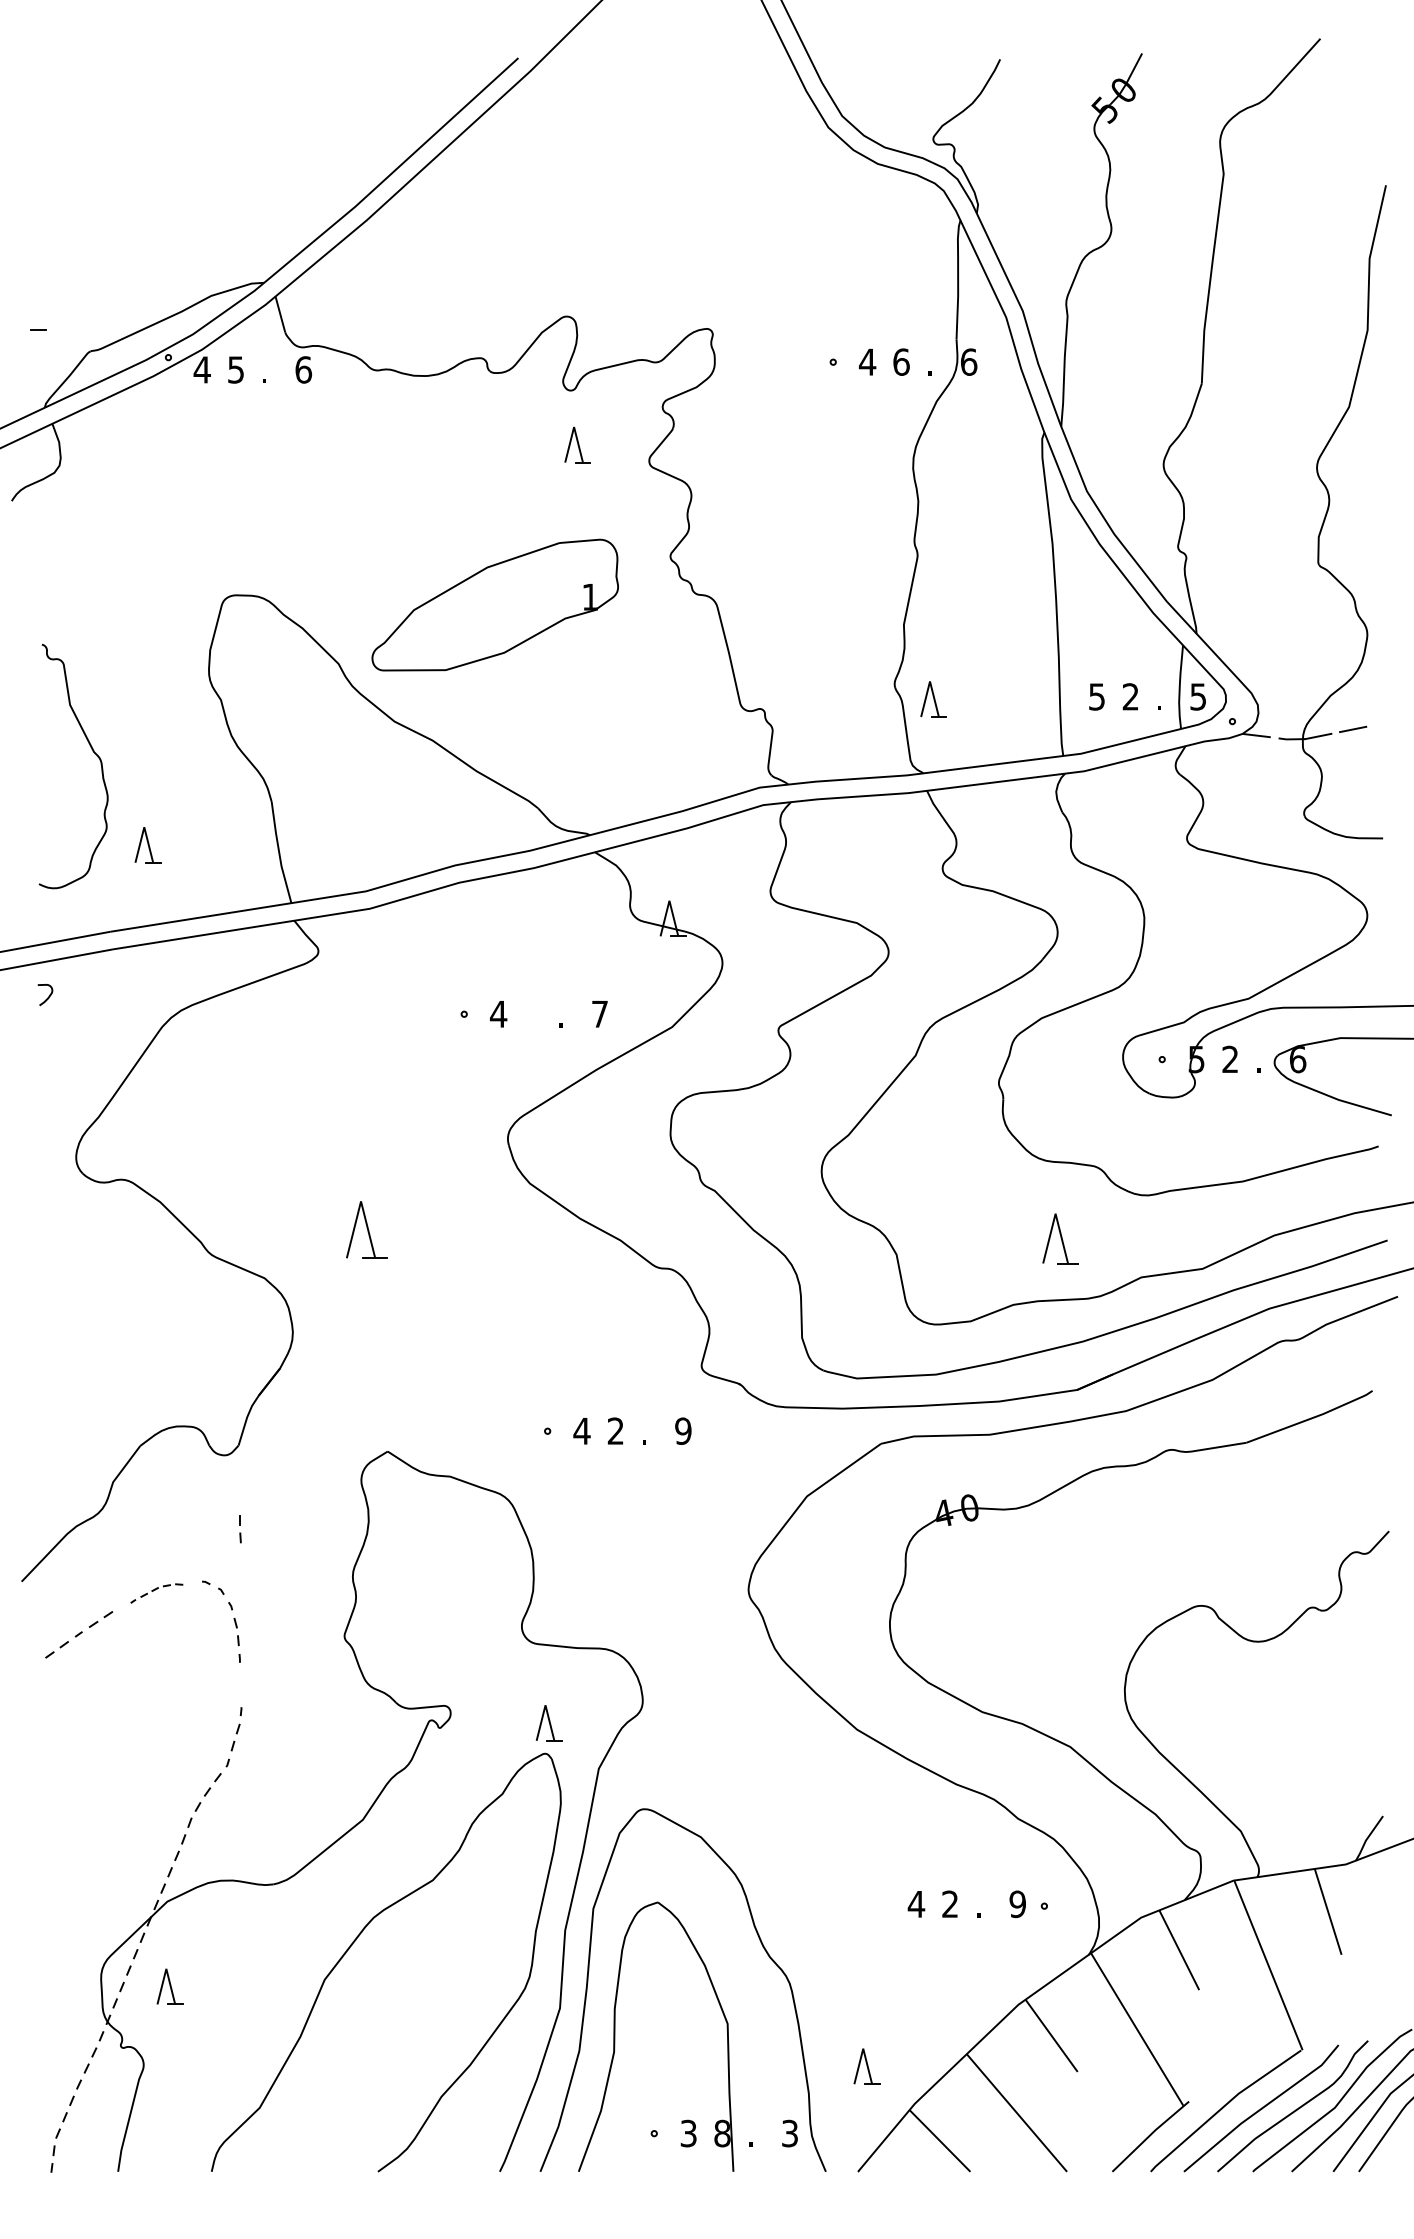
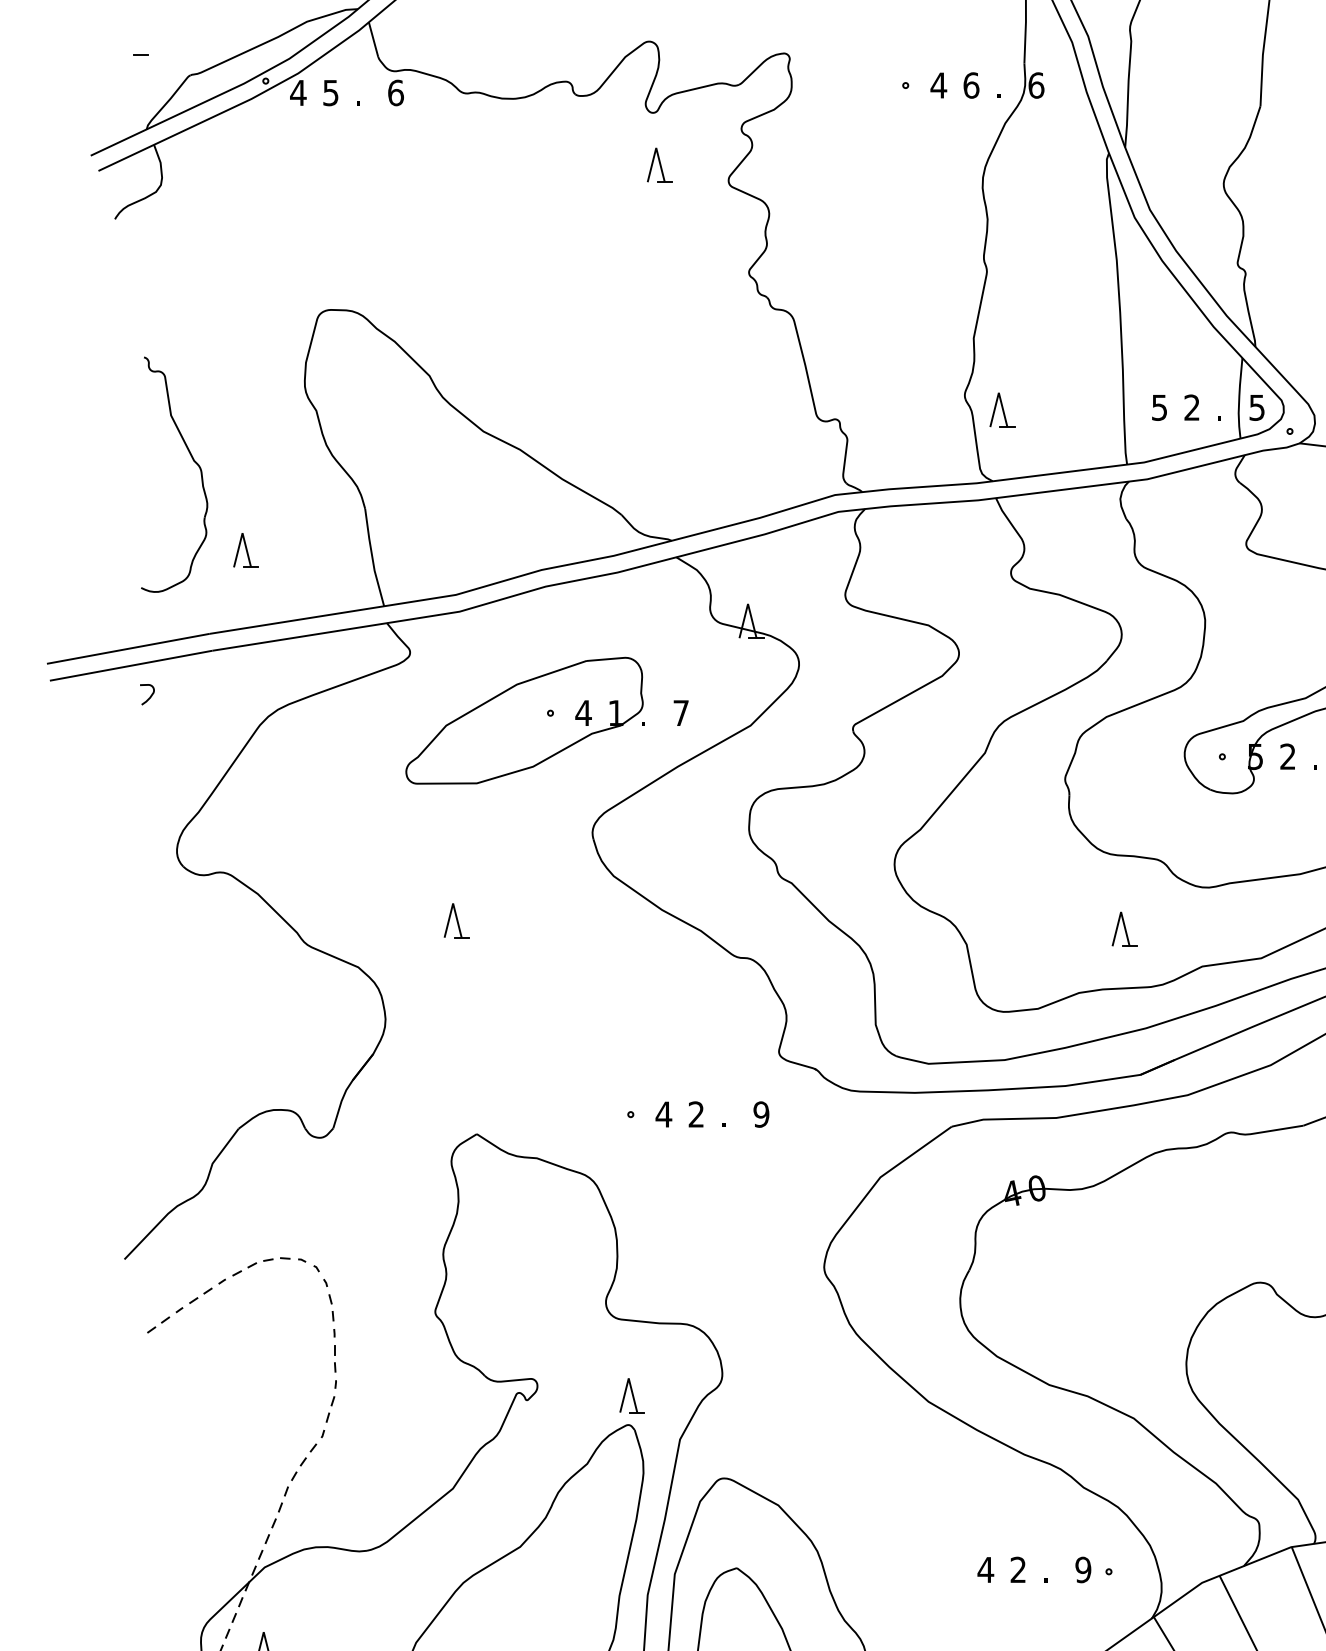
part: (494, 604) -> (523, 720), moved
part: (366, 1229) -> (456, 920), size x0.62
part: (1060, 1238) -> (1124, 929), size x0.71
part: (240, 1529) -> (335, 1359), moved
part: (156, 1593) -> (254, 1270), size x1.43

